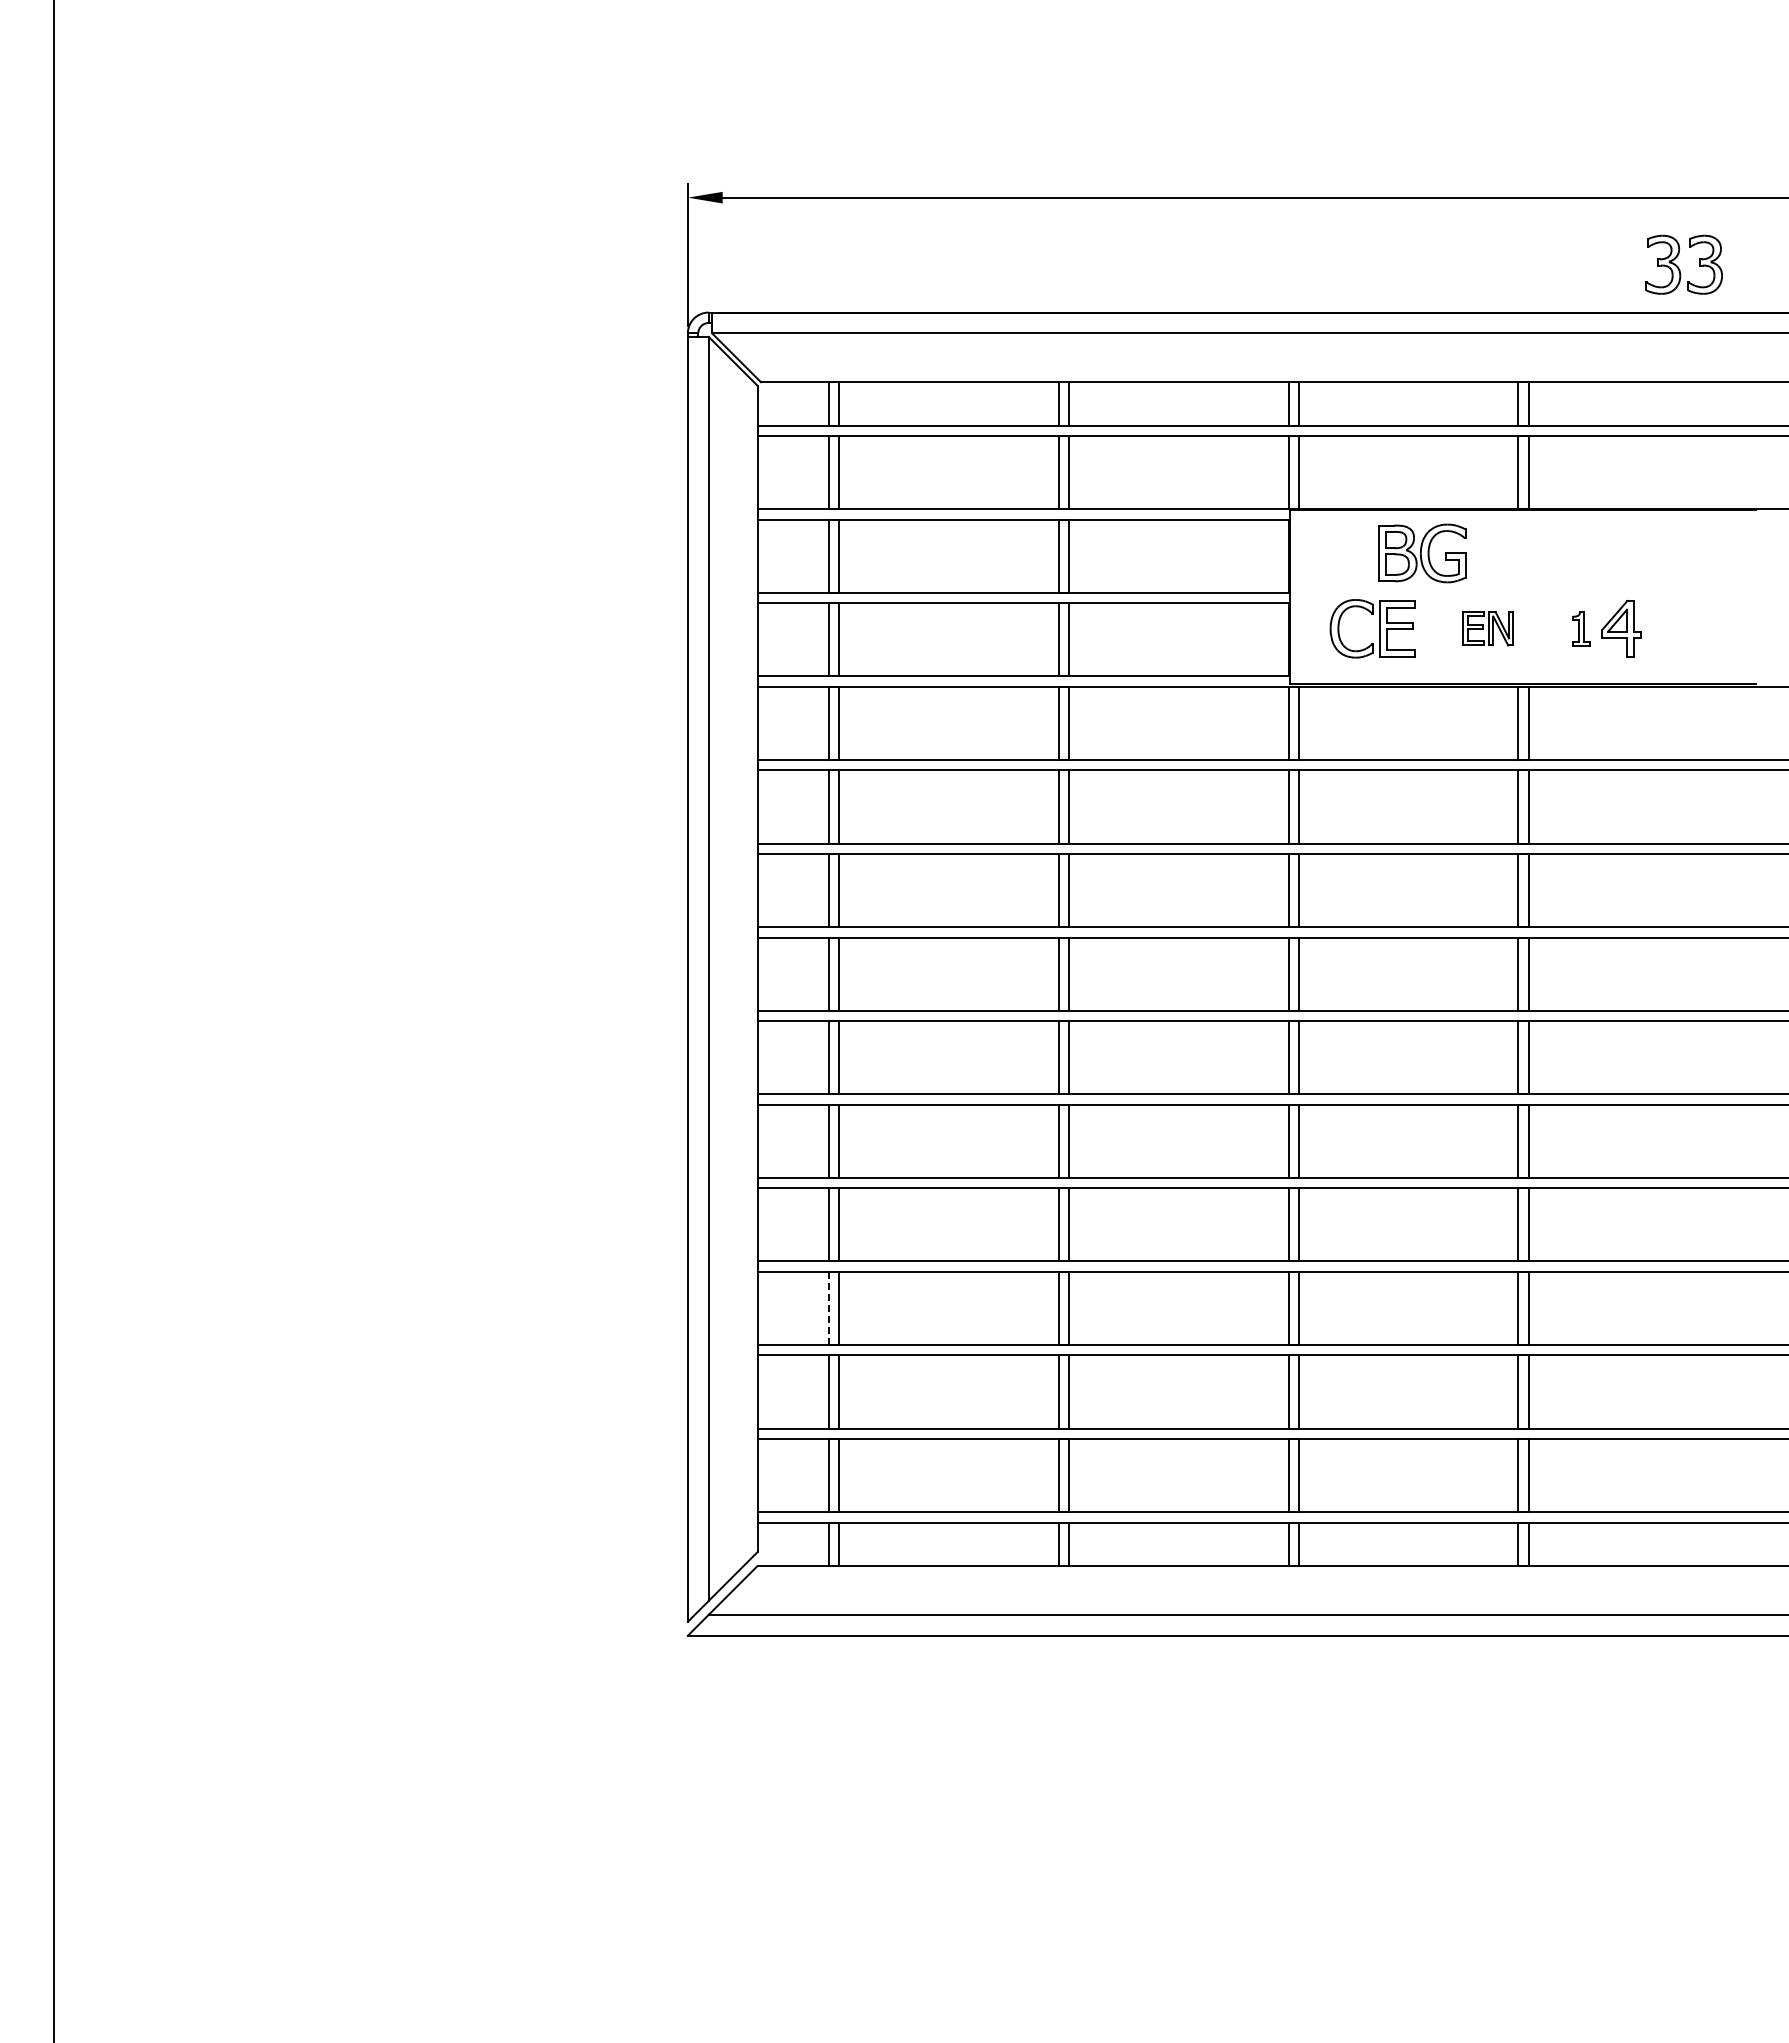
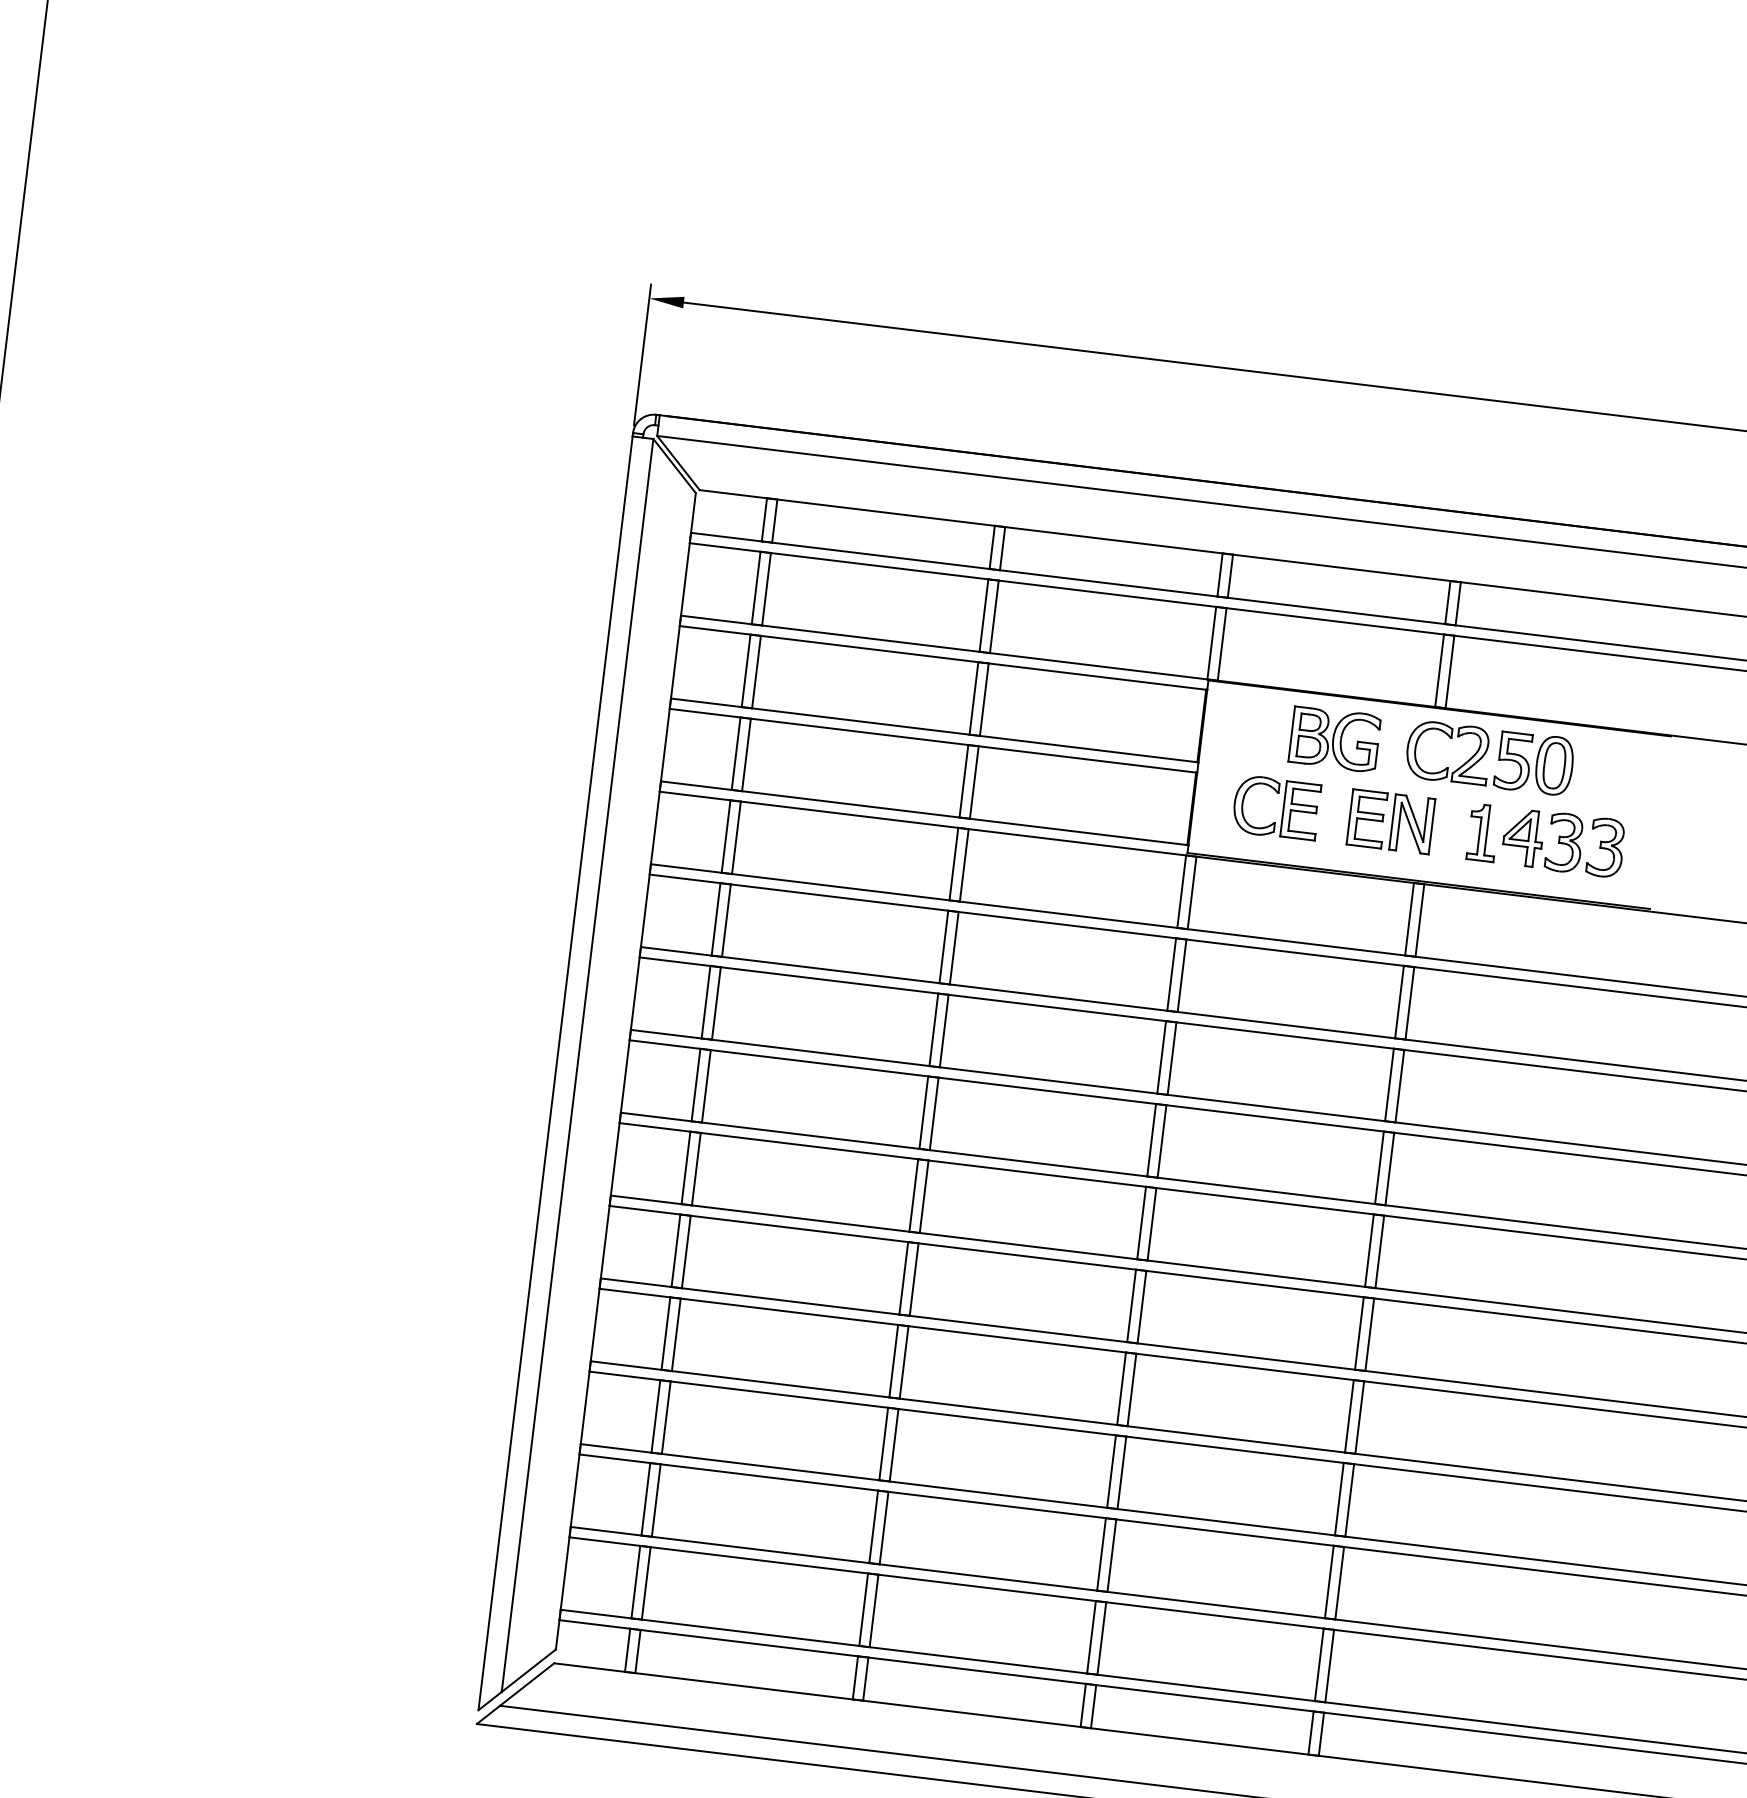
part: (1683, 264) -> (1584, 844), moved
part: (1578, 553) -> (1489, 758), added
part: (1488, 628) -> (1391, 821), size x1.67
part: (1581, 628) -> (1483, 832), size x1.67
line: (828, 1308) -> (655, 1416), dashed -> solid

